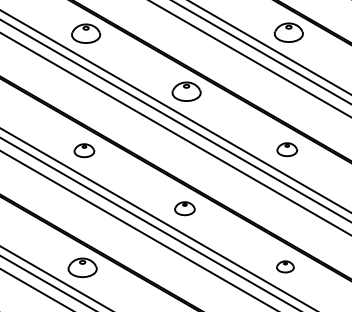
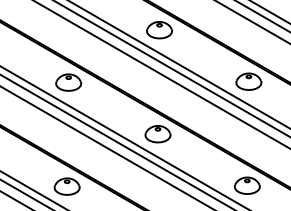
part: (287, 149) -> (249, 81), size x1.43
part: (84, 150) -> (68, 82), size x1.43
part: (184, 208) -> (157, 133), size x1.43
part: (285, 266) -> (247, 185), size x1.67

